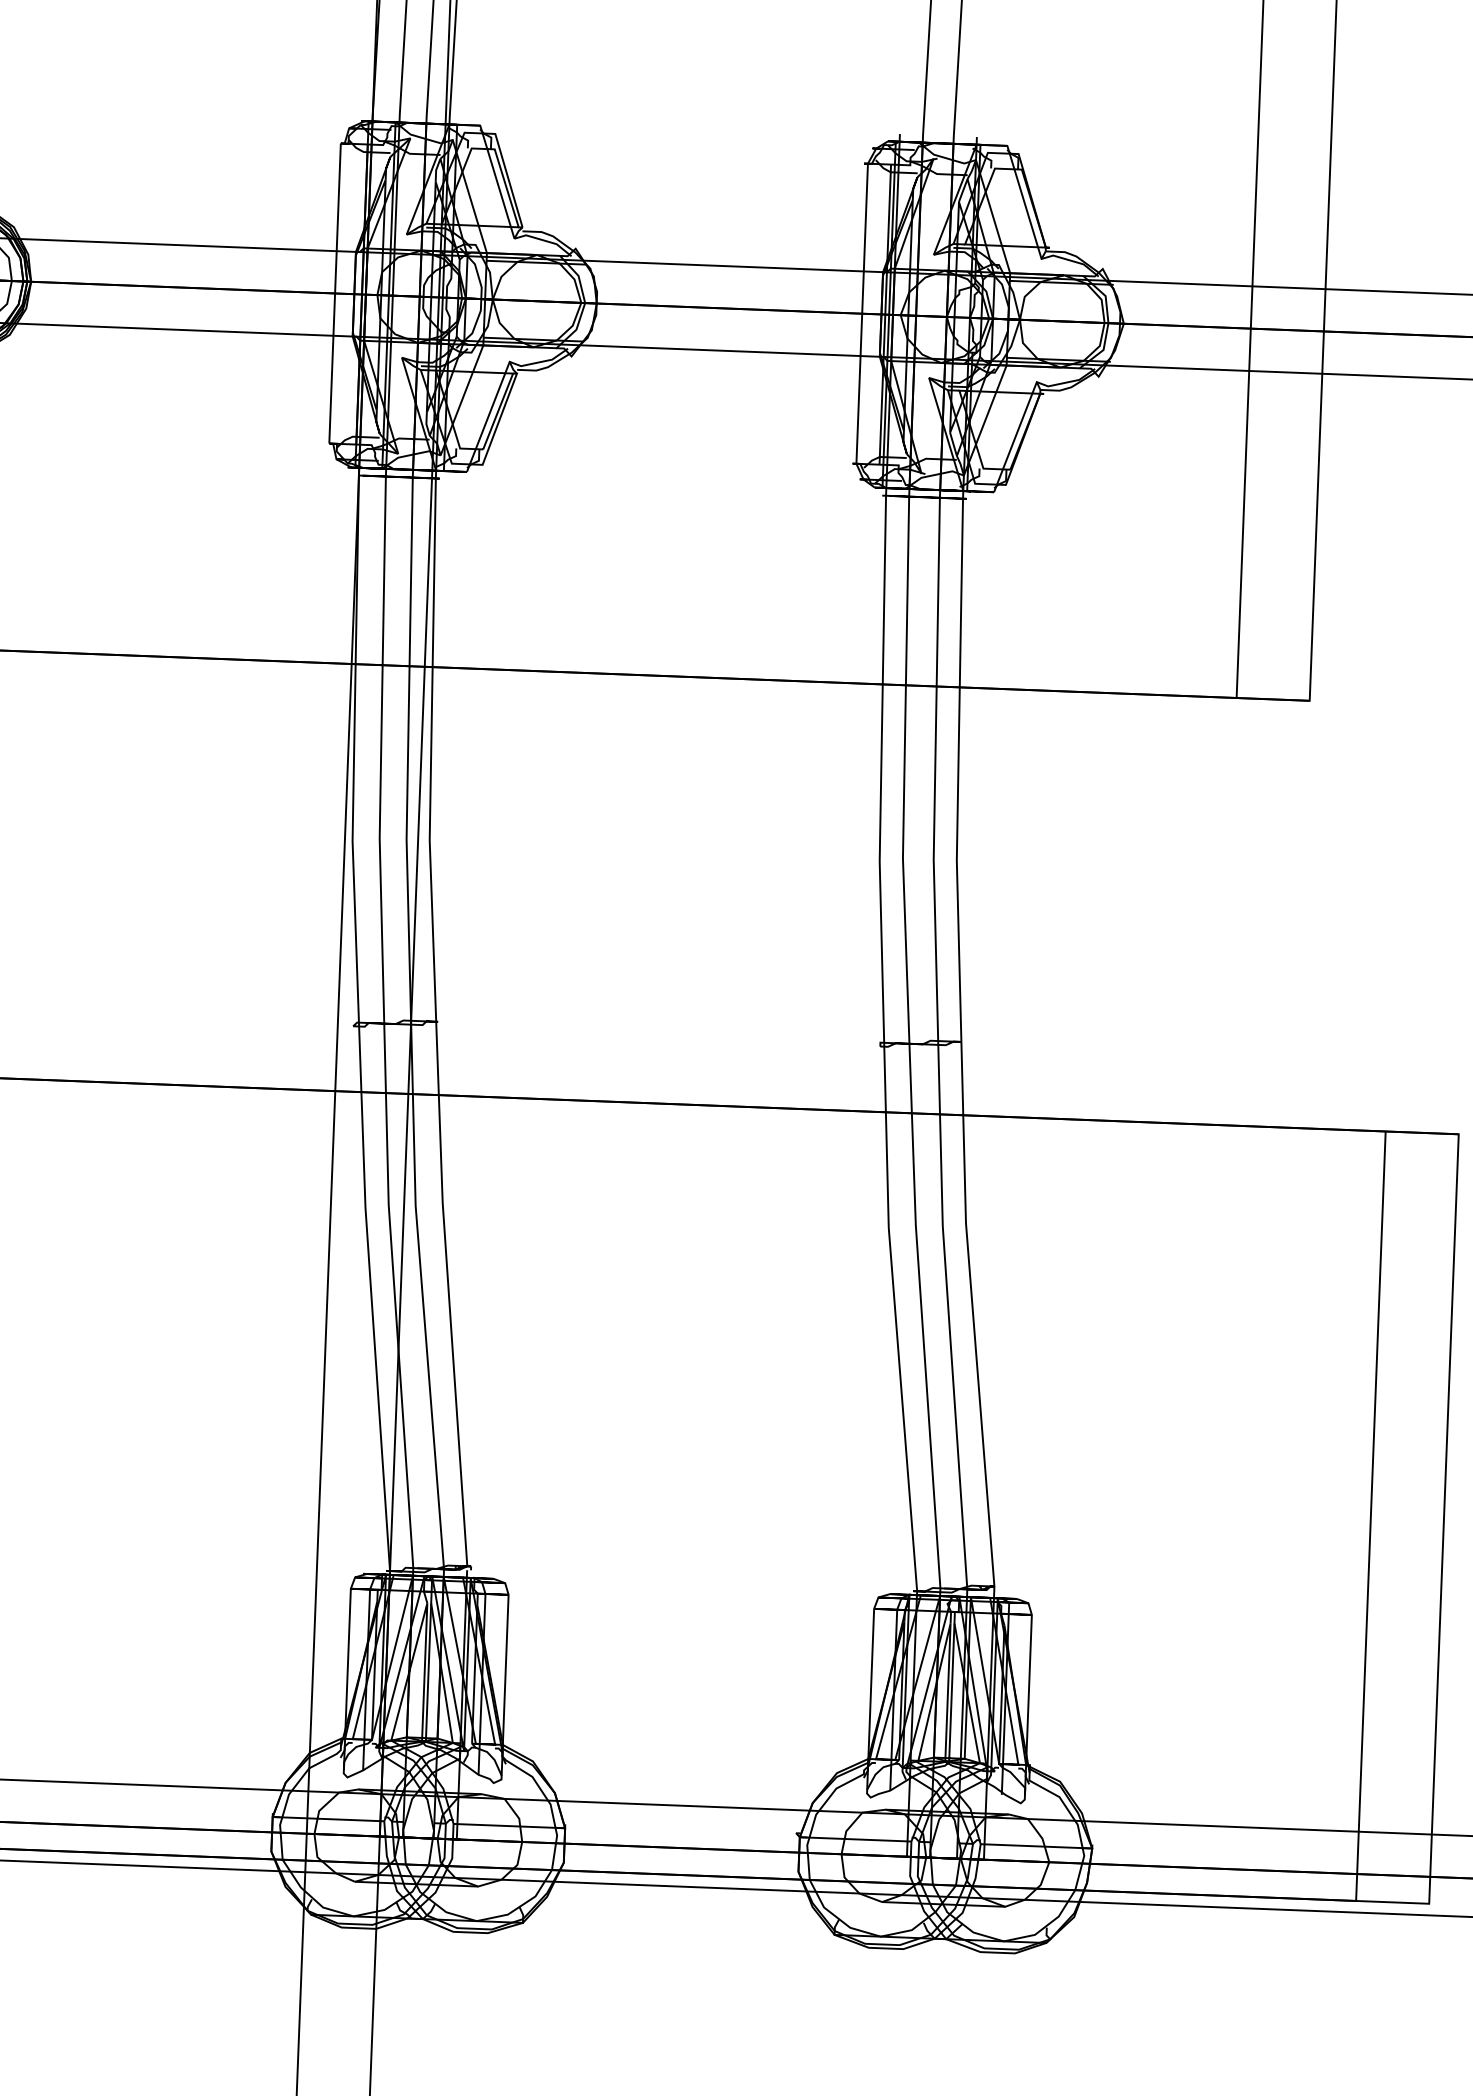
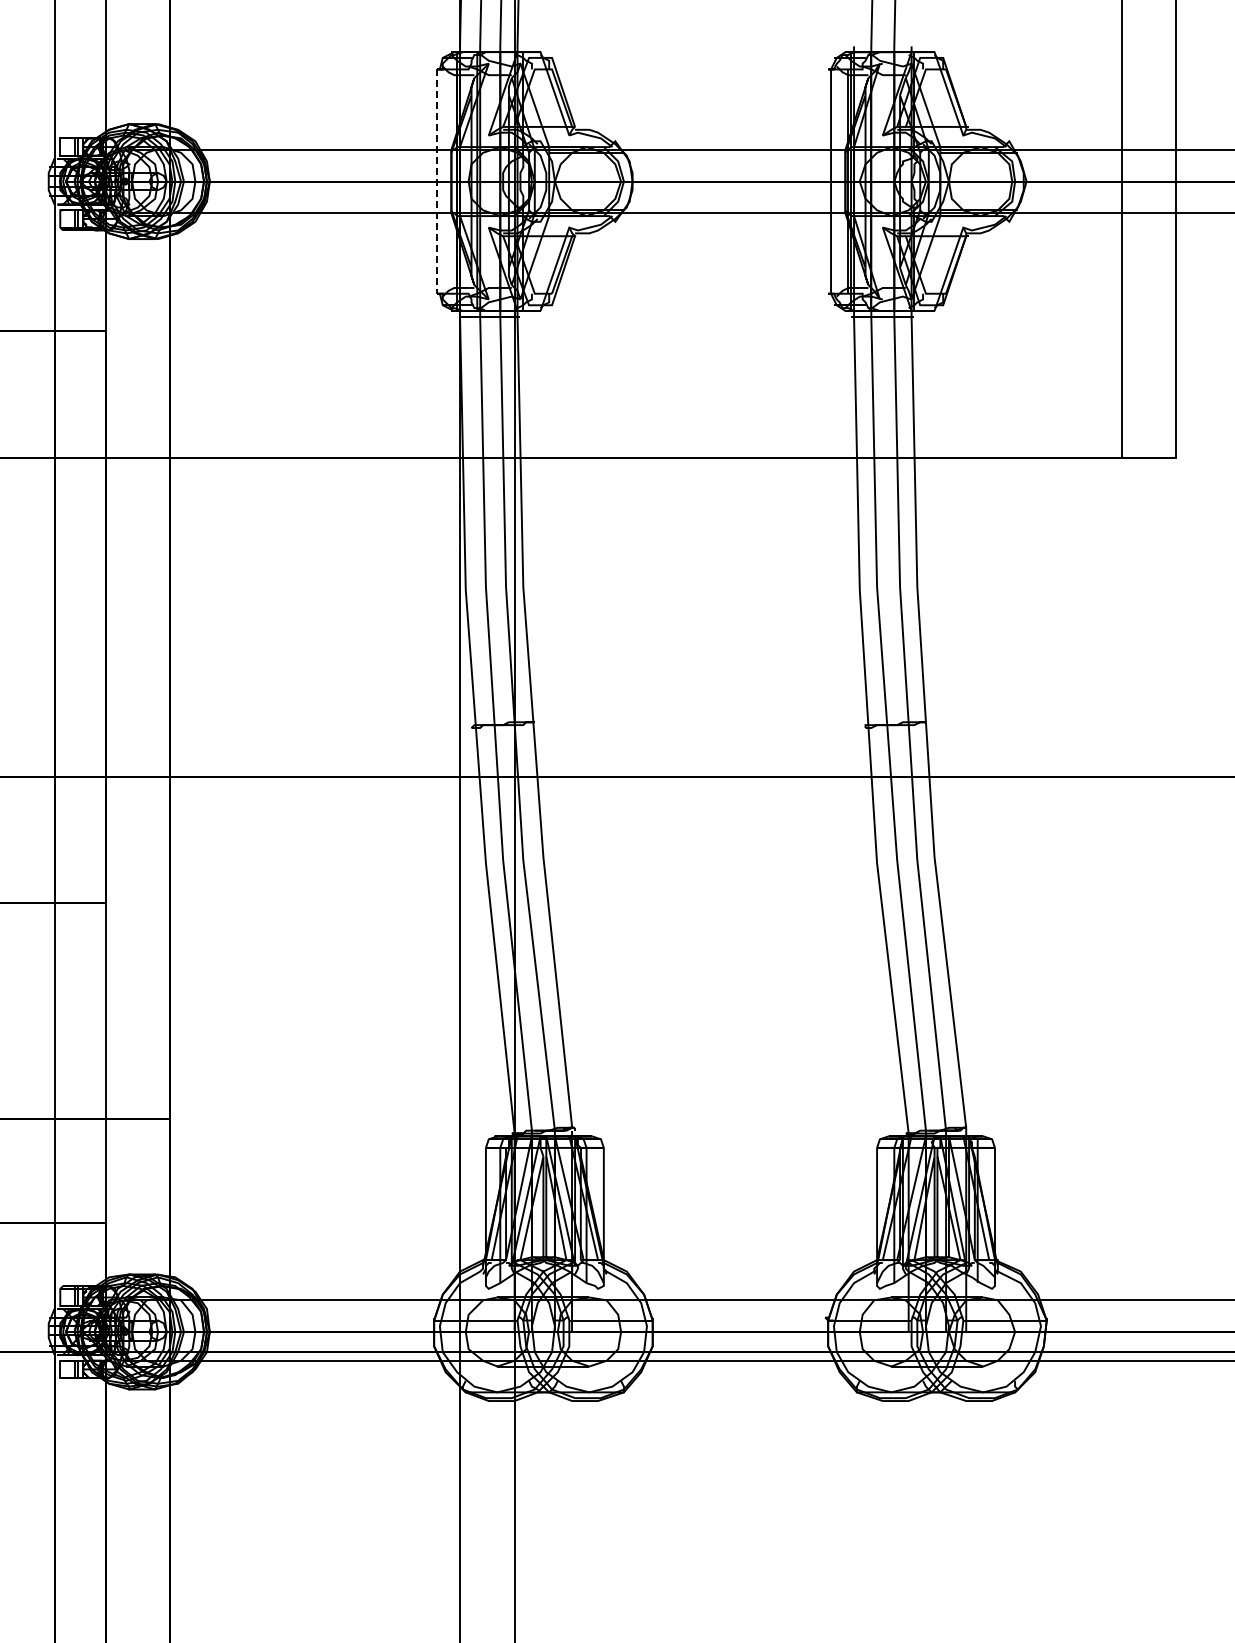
line: (335, 294) -> (437, 182), solid -> dashed

